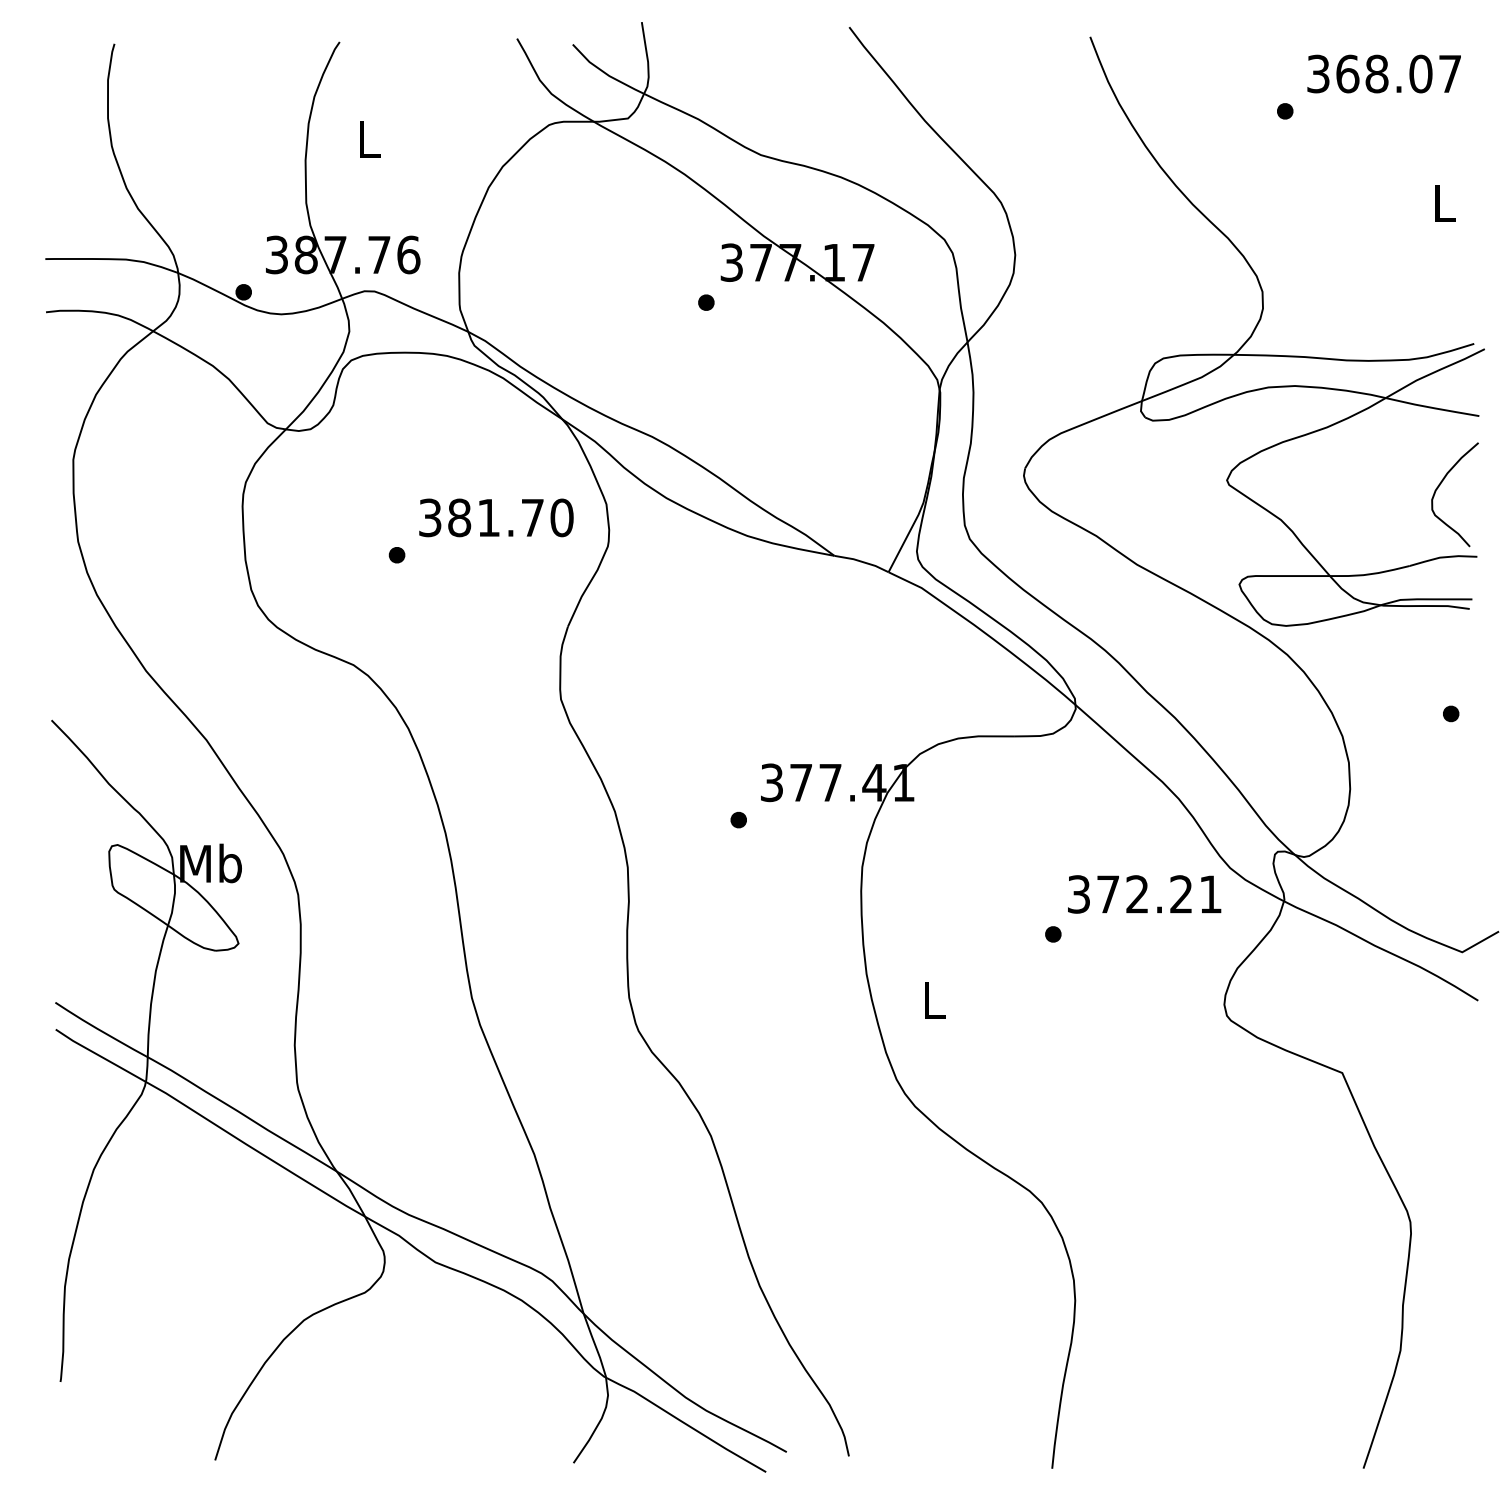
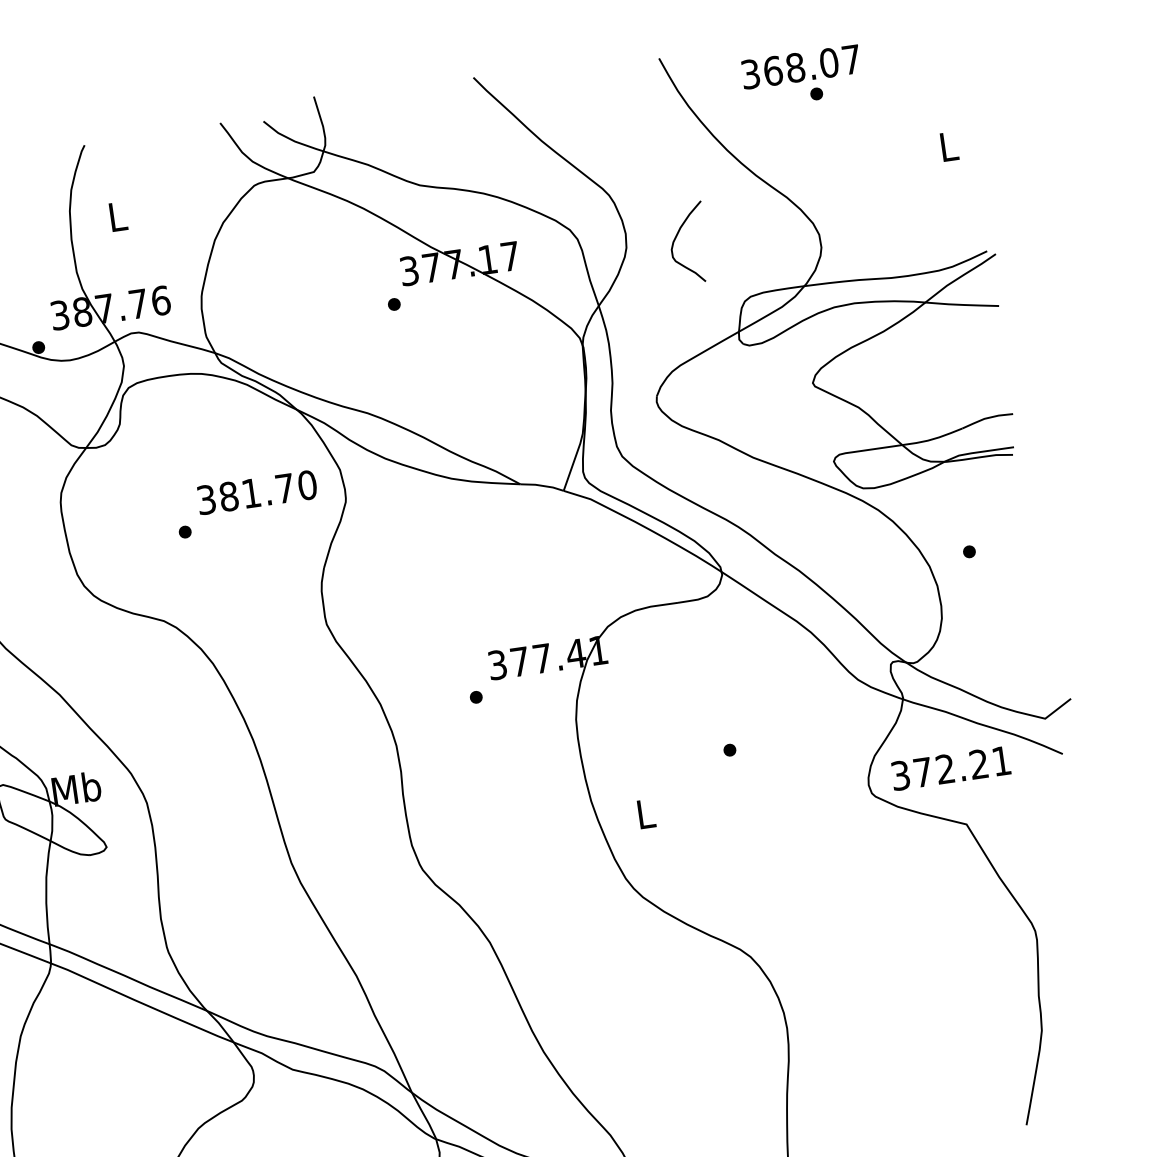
text: (1383, 73) -> (800, 66), moved
curve: (1440, 485) -> (676, 237), moved
part: (1451, 713) -> (969, 551), moved
text: (1144, 894) -> (950, 768), moved

